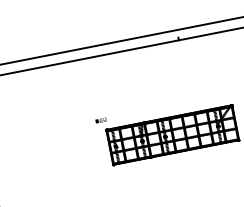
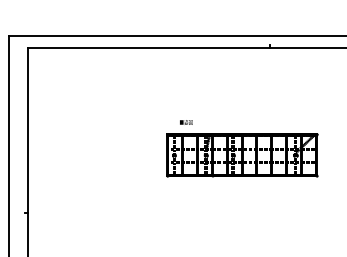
text: (101, 120) -> (186, 122), moved

